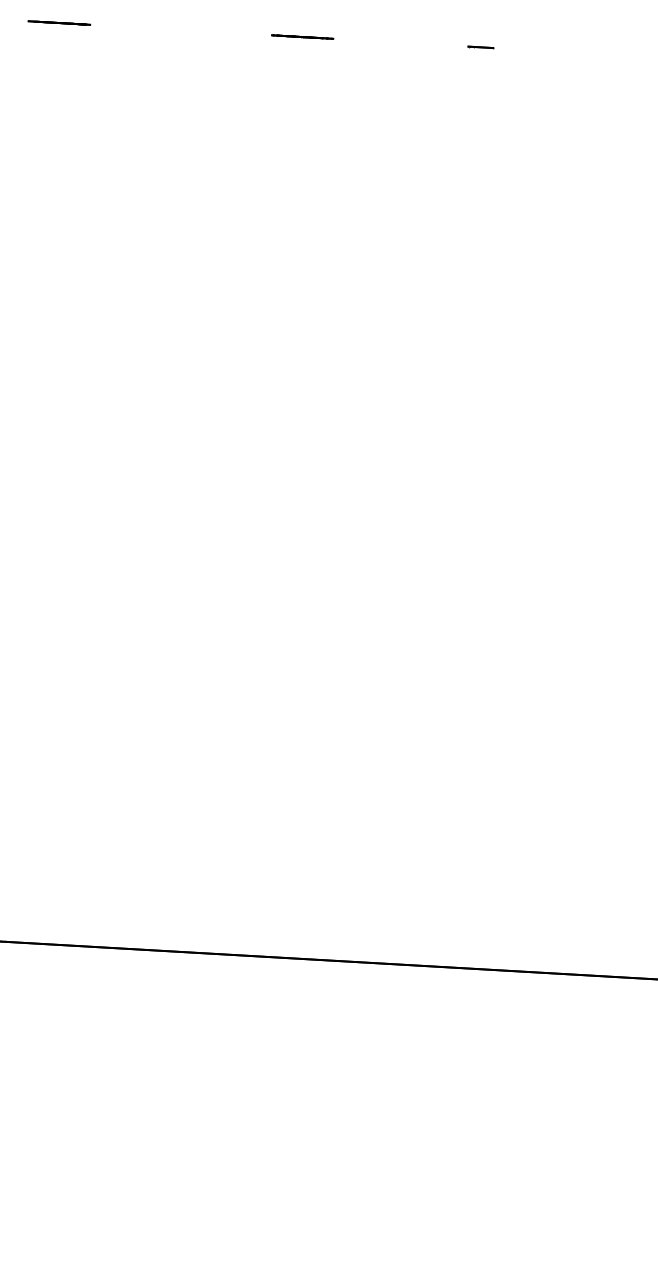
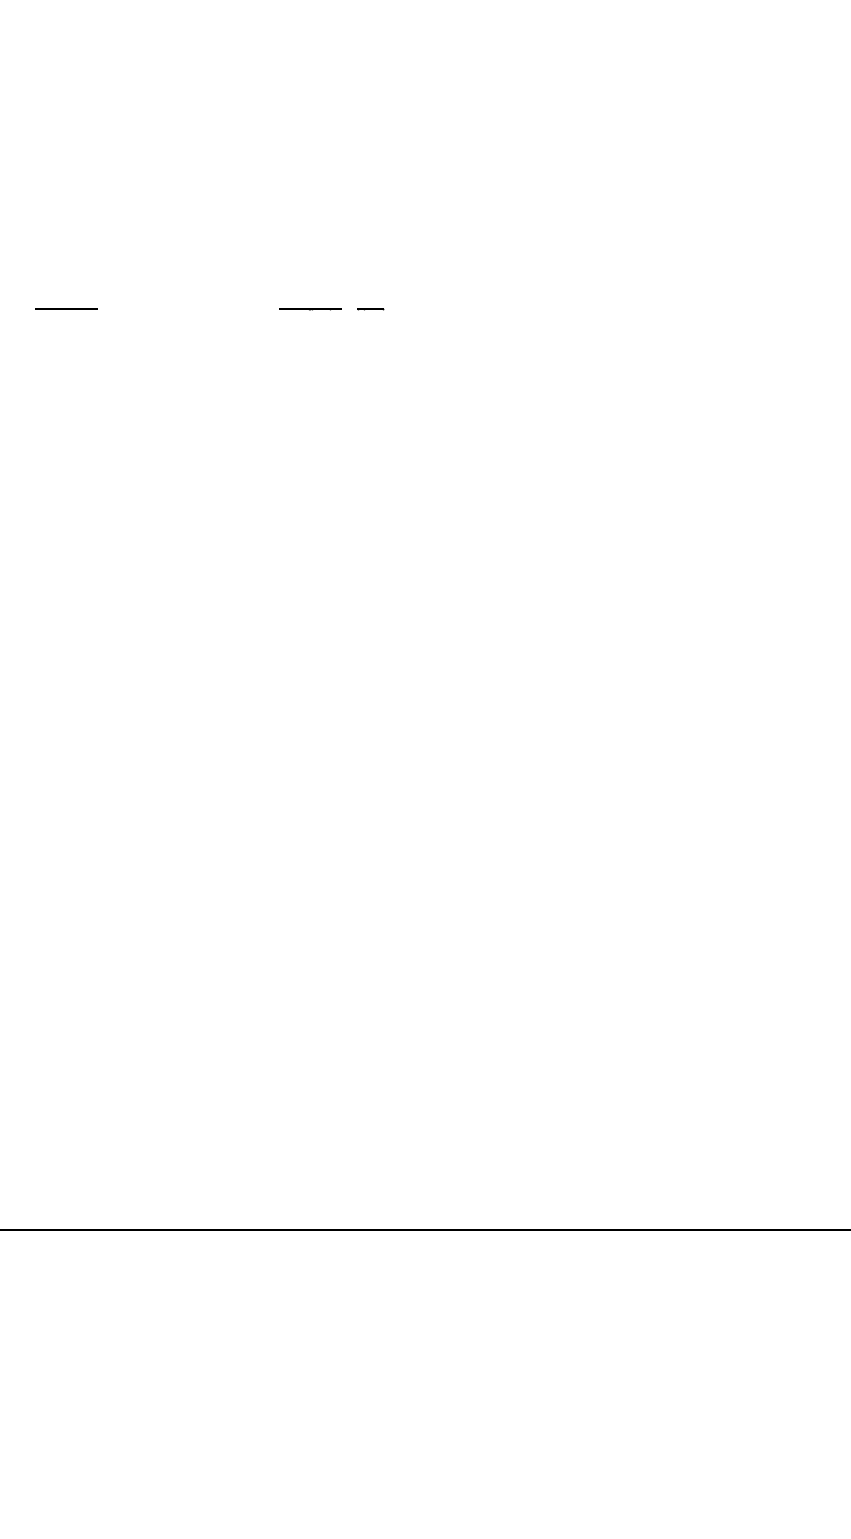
line: (480, 47) -> (370, 309), moved

